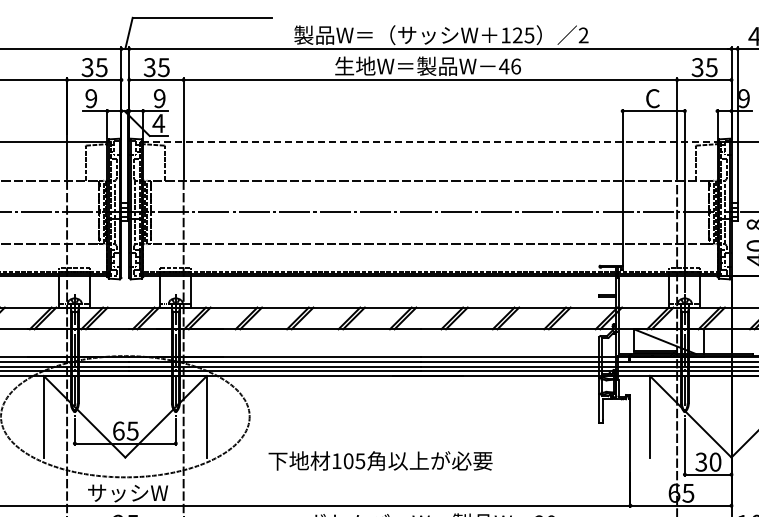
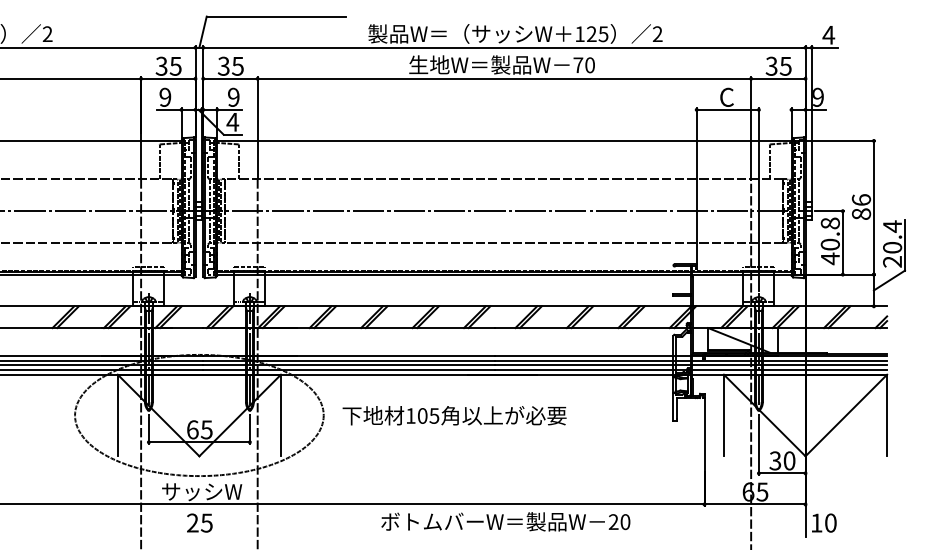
text: (510, 66) -> (584, 65), 46 -> 70
line: (429, 141) -> (503, 140), dashed -> solid
text: (380, 460) -> (454, 415), moved

